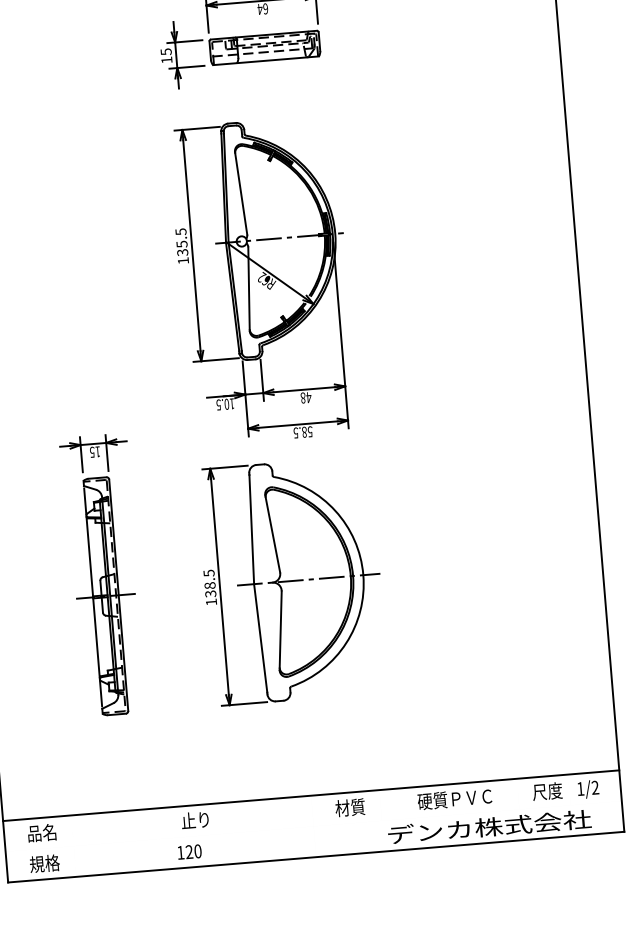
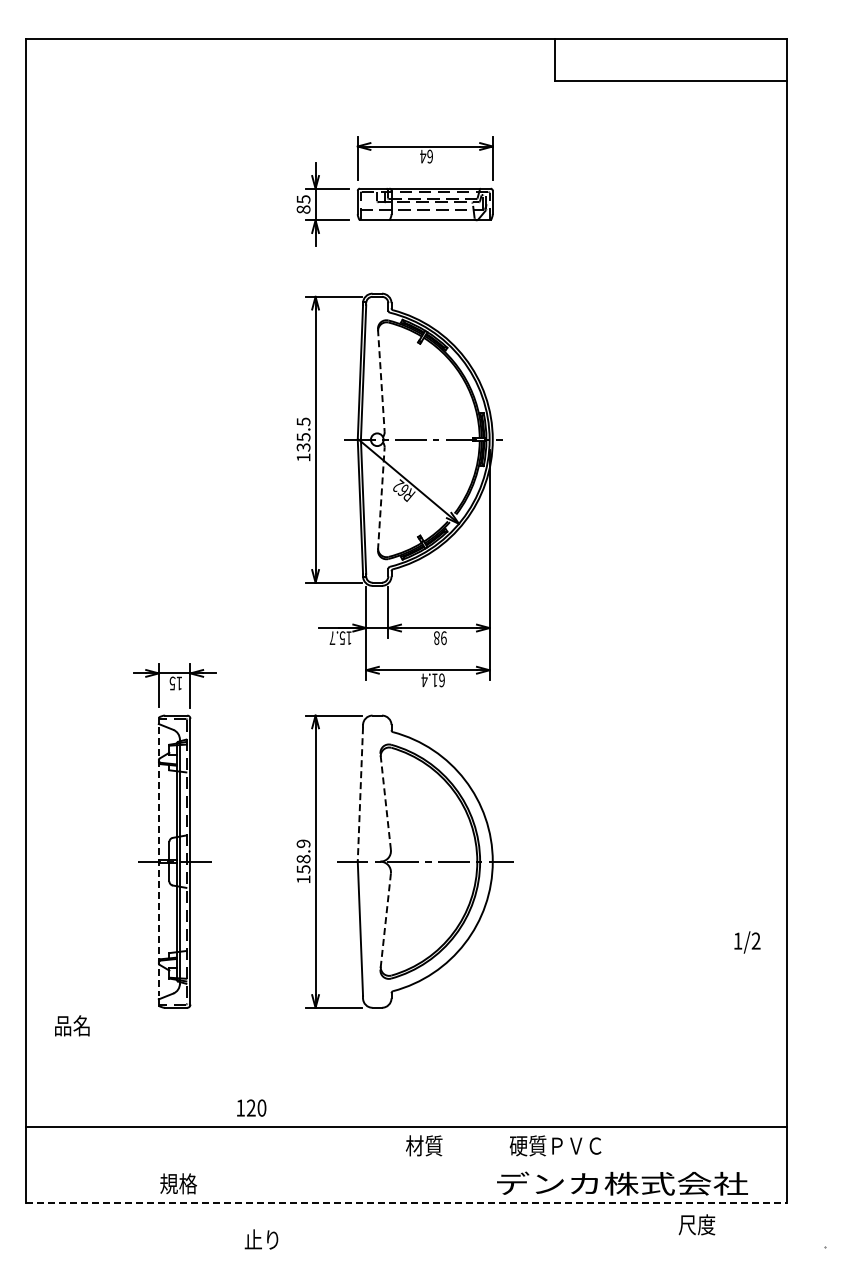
text: (166, 60) -> (303, 209), 15 -> 85
line: (241, 194) -> (381, 381), solid -> dashed
line: (249, 288) -> (381, 498), solid -> dashed
text: (308, 397) -> (443, 638), 48 -> 98
text: (222, 404) -> (337, 638), 10.5 -> 15.7
text: (303, 432) -> (433, 680), 58.5 -> 61.4
line: (251, 529) -> (360, 794), solid -> dashed
line: (272, 533) -> (385, 801), solid -> dashed
text: (209, 583) -> (303, 856), 138.5 -> 158.9
line: (92, 597) -> (158, 861), solid -> dashed
line: (280, 630) -> (385, 921), solid -> dashed
text: (588, 789) -> (747, 942), moved
text: (547, 791) -> (696, 1224), moved
text: (454, 798) -> (555, 1145), moved
text: (350, 807) -> (424, 1145), moved
text: (195, 820) -> (261, 1239), moved
text: (42, 832) -> (72, 1025), moved
text: (189, 851) -> (251, 1107), moved
line: (316, 857) -> (406, 1203), solid -> dashed
text: (44, 863) -> (178, 1183), moved

